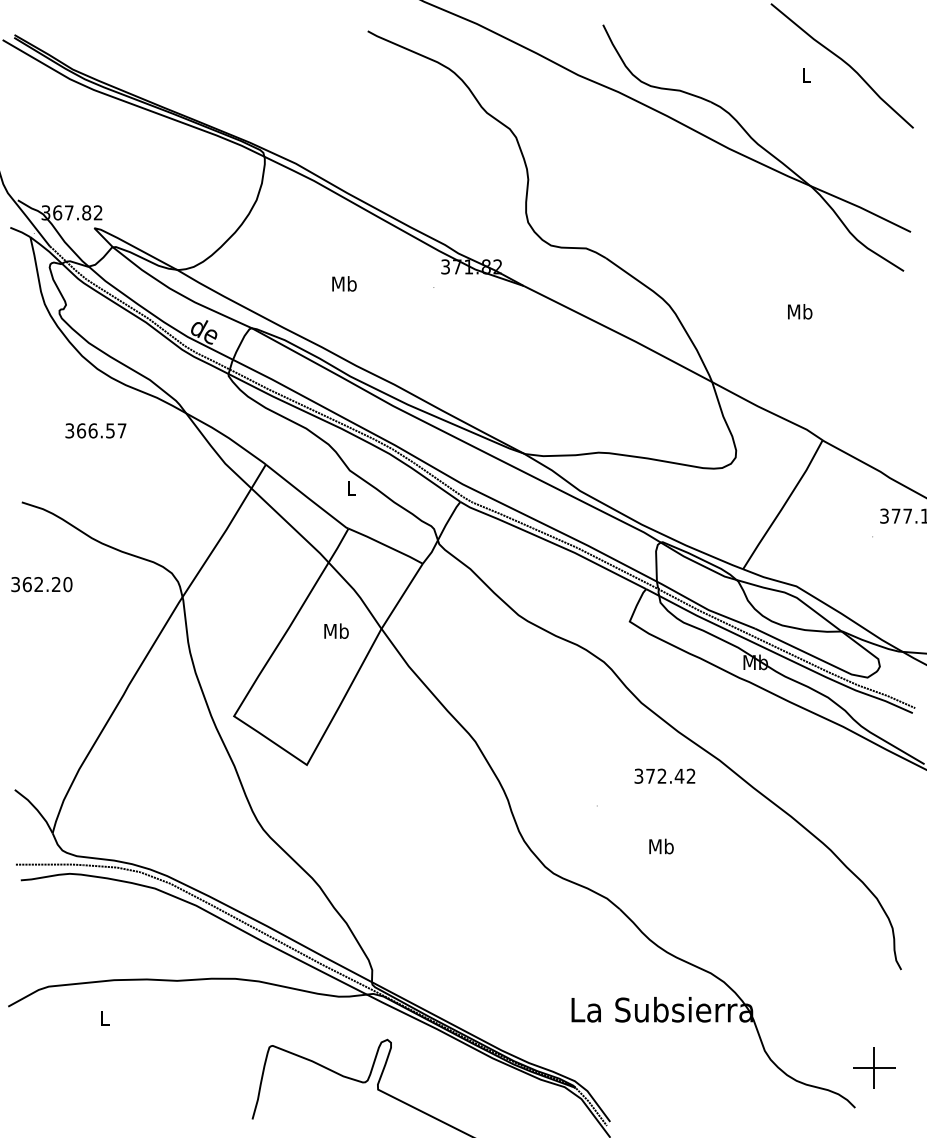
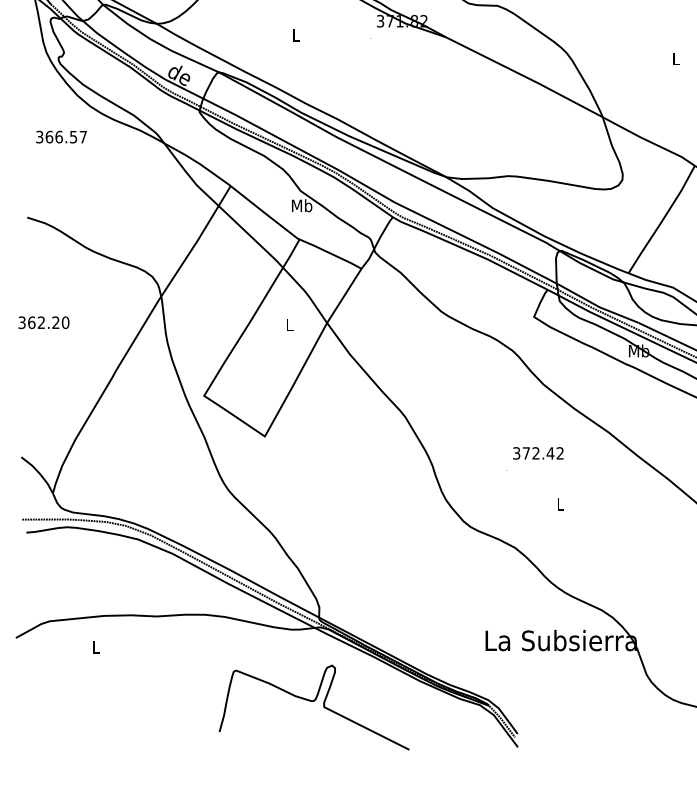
text: (344, 283) -> (296, 35), Mb -> L
text: (800, 311) -> (676, 58), Mb -> L
text: (95, 430) -> (61, 136), moved
text: (351, 487) -> (302, 205), L -> Mb
text: (41, 584) -> (43, 322), moved
text: (336, 630) -> (289, 324), Mb -> L
text: (664, 775) -> (538, 452), moved
text: (661, 846) -> (560, 504), Mb -> L

